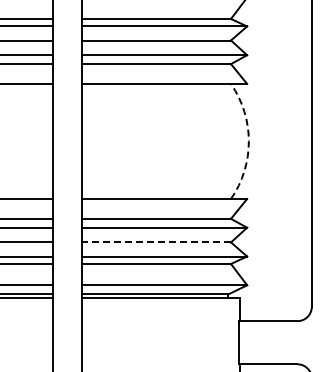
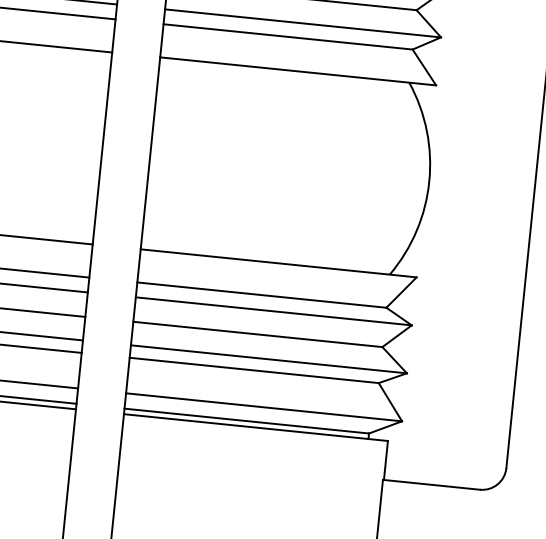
arc: (248, 141) -> (428, 181), dashed -> solid
line: (156, 242) -> (258, 334), dashed -> solid

